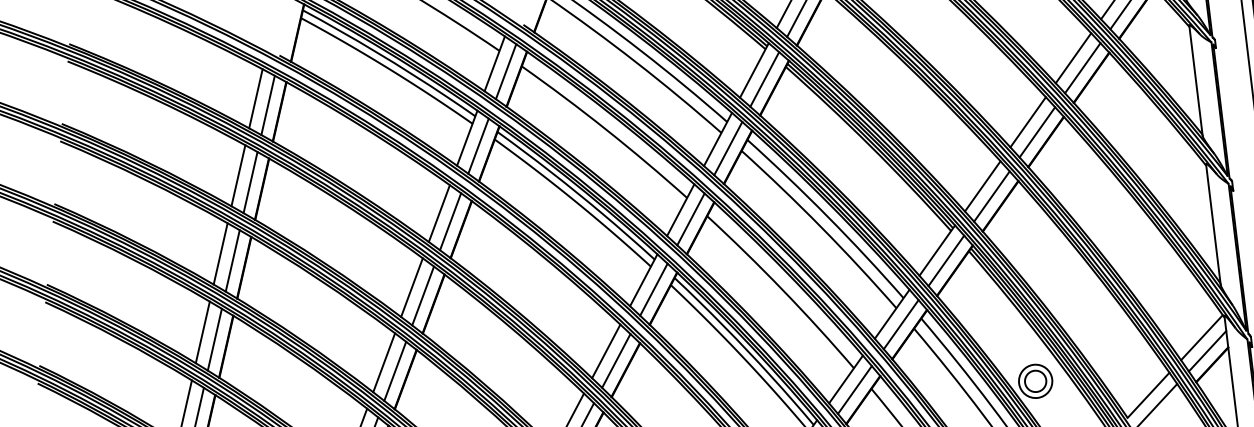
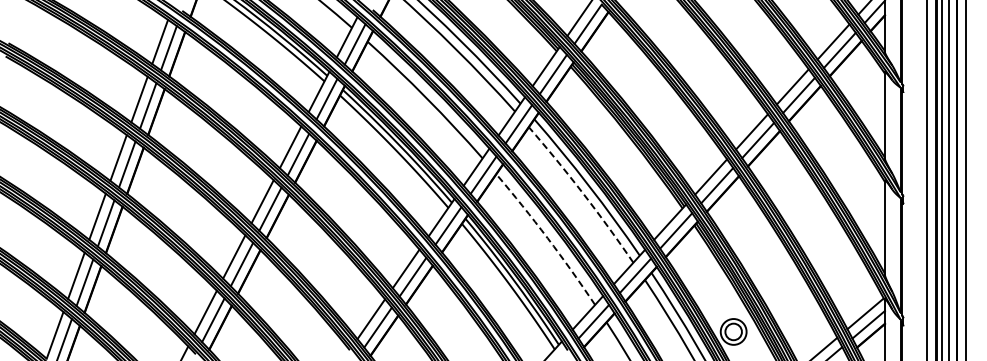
arc: (821, 227) -> (583, 193), solid -> dashed
arc: (782, 290) -> (547, 238), solid -> dashed

